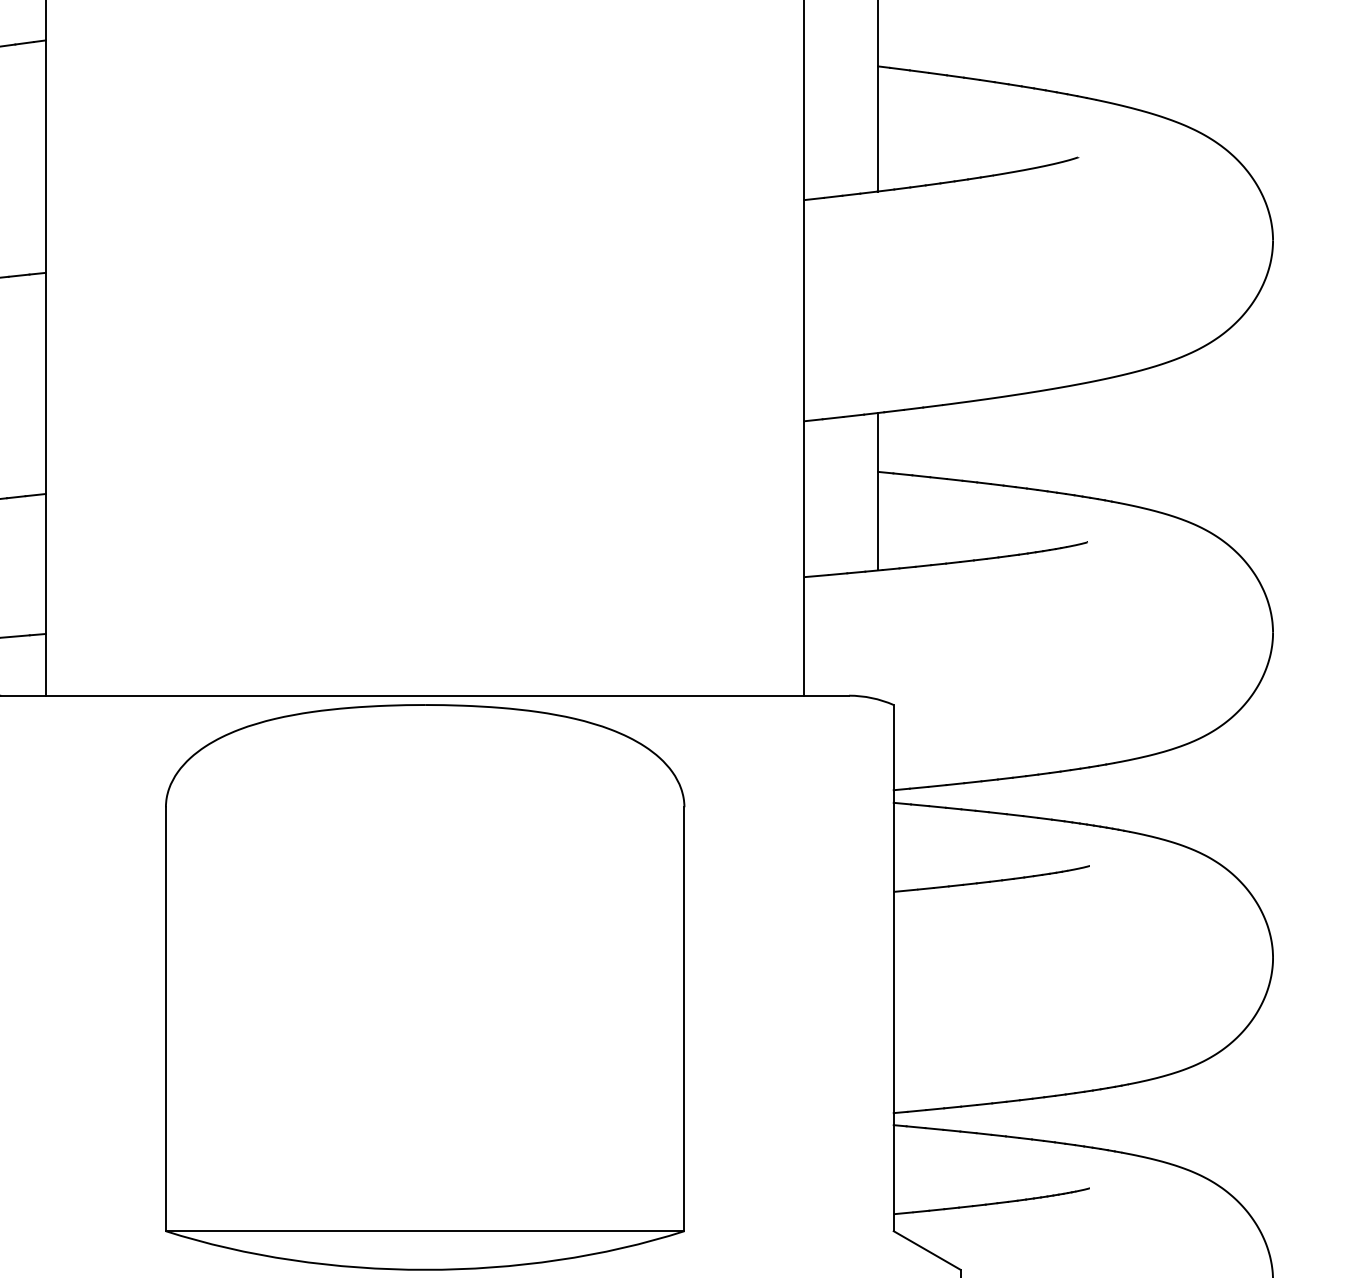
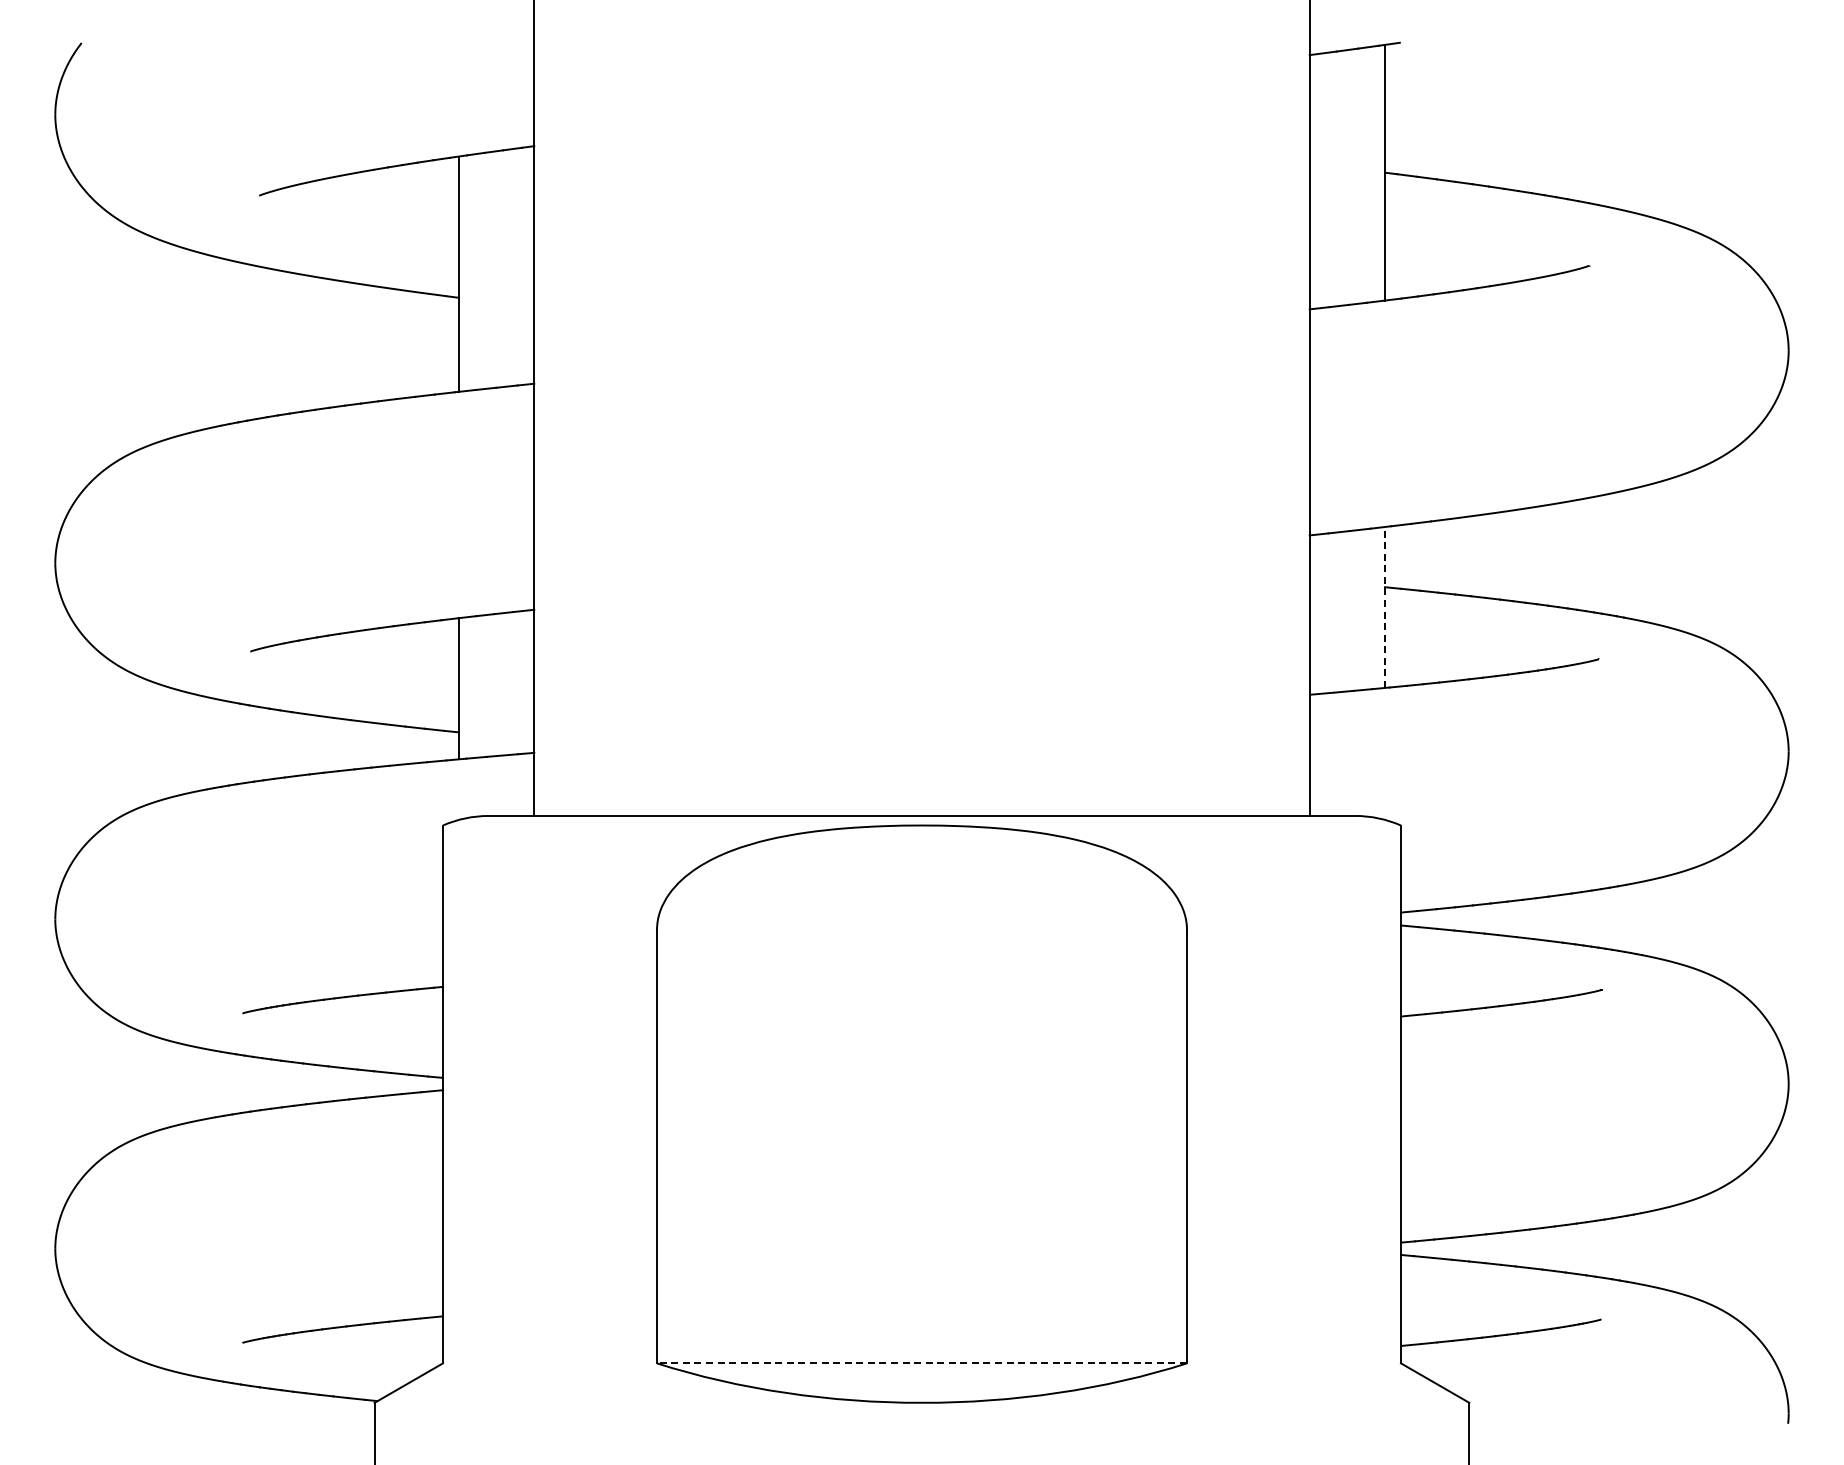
line: (877, 490) -> (1384, 606), solid -> dashed
line: (425, 1231) -> (922, 1363), solid -> dashed

